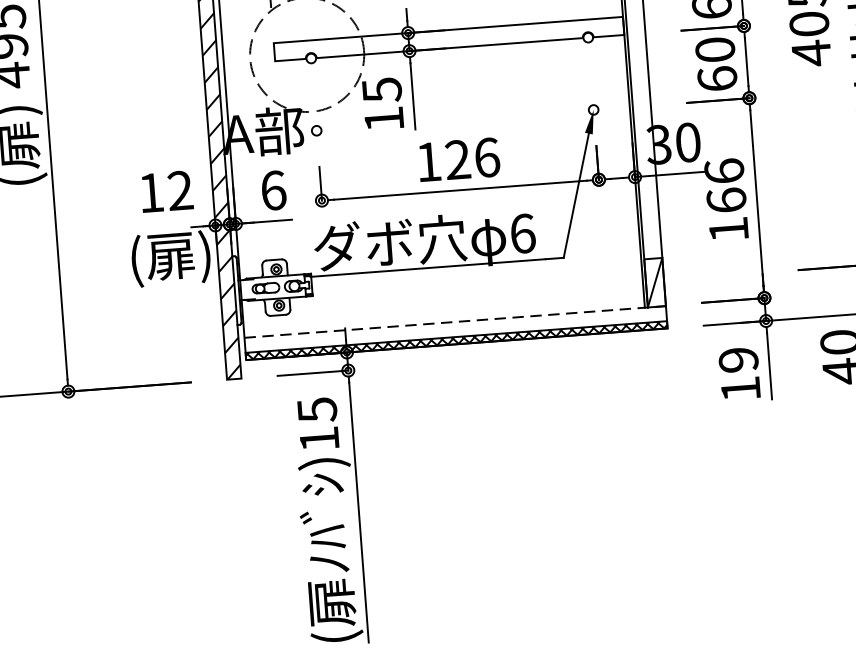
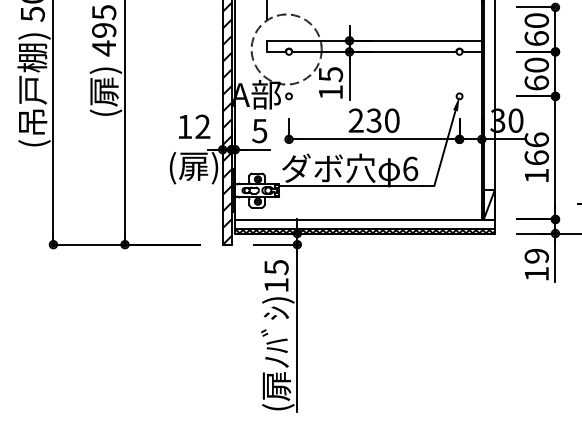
text: (456, 159) -> (373, 120), 126 -> 230
text: (272, 189) -> (259, 130), 6 -> 5
line: (455, 321) -> (365, 219), dashed -> solid

